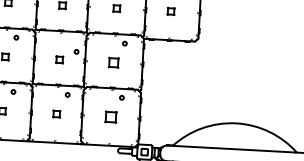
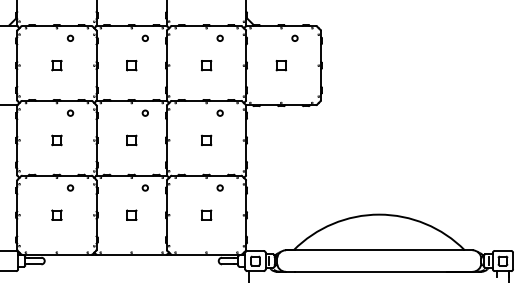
circle: (75, 51) -> (144, 112), moved
part: (113, 62) -> (206, 140), size x0.71
part: (110, 116) -> (206, 214), size x0.62

